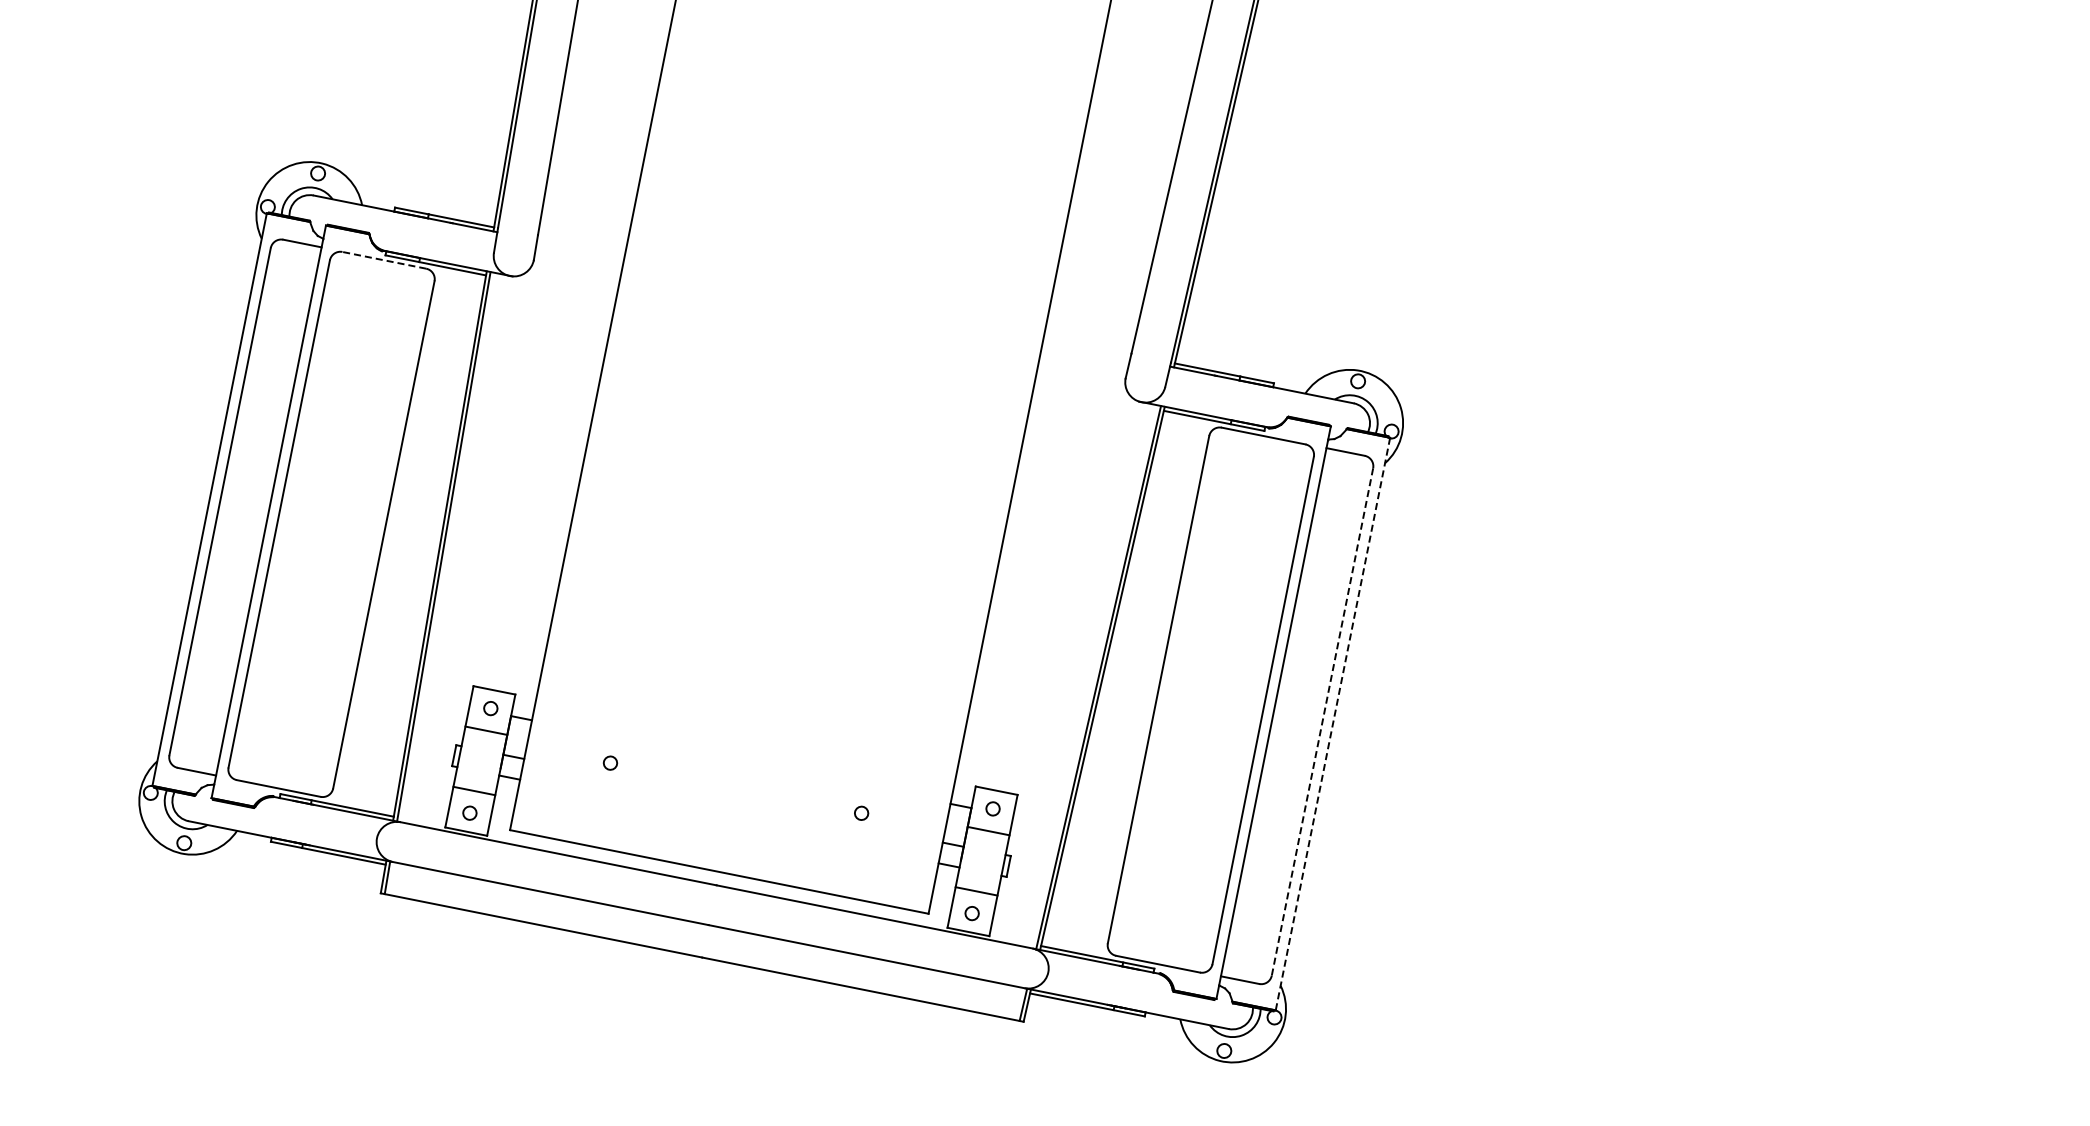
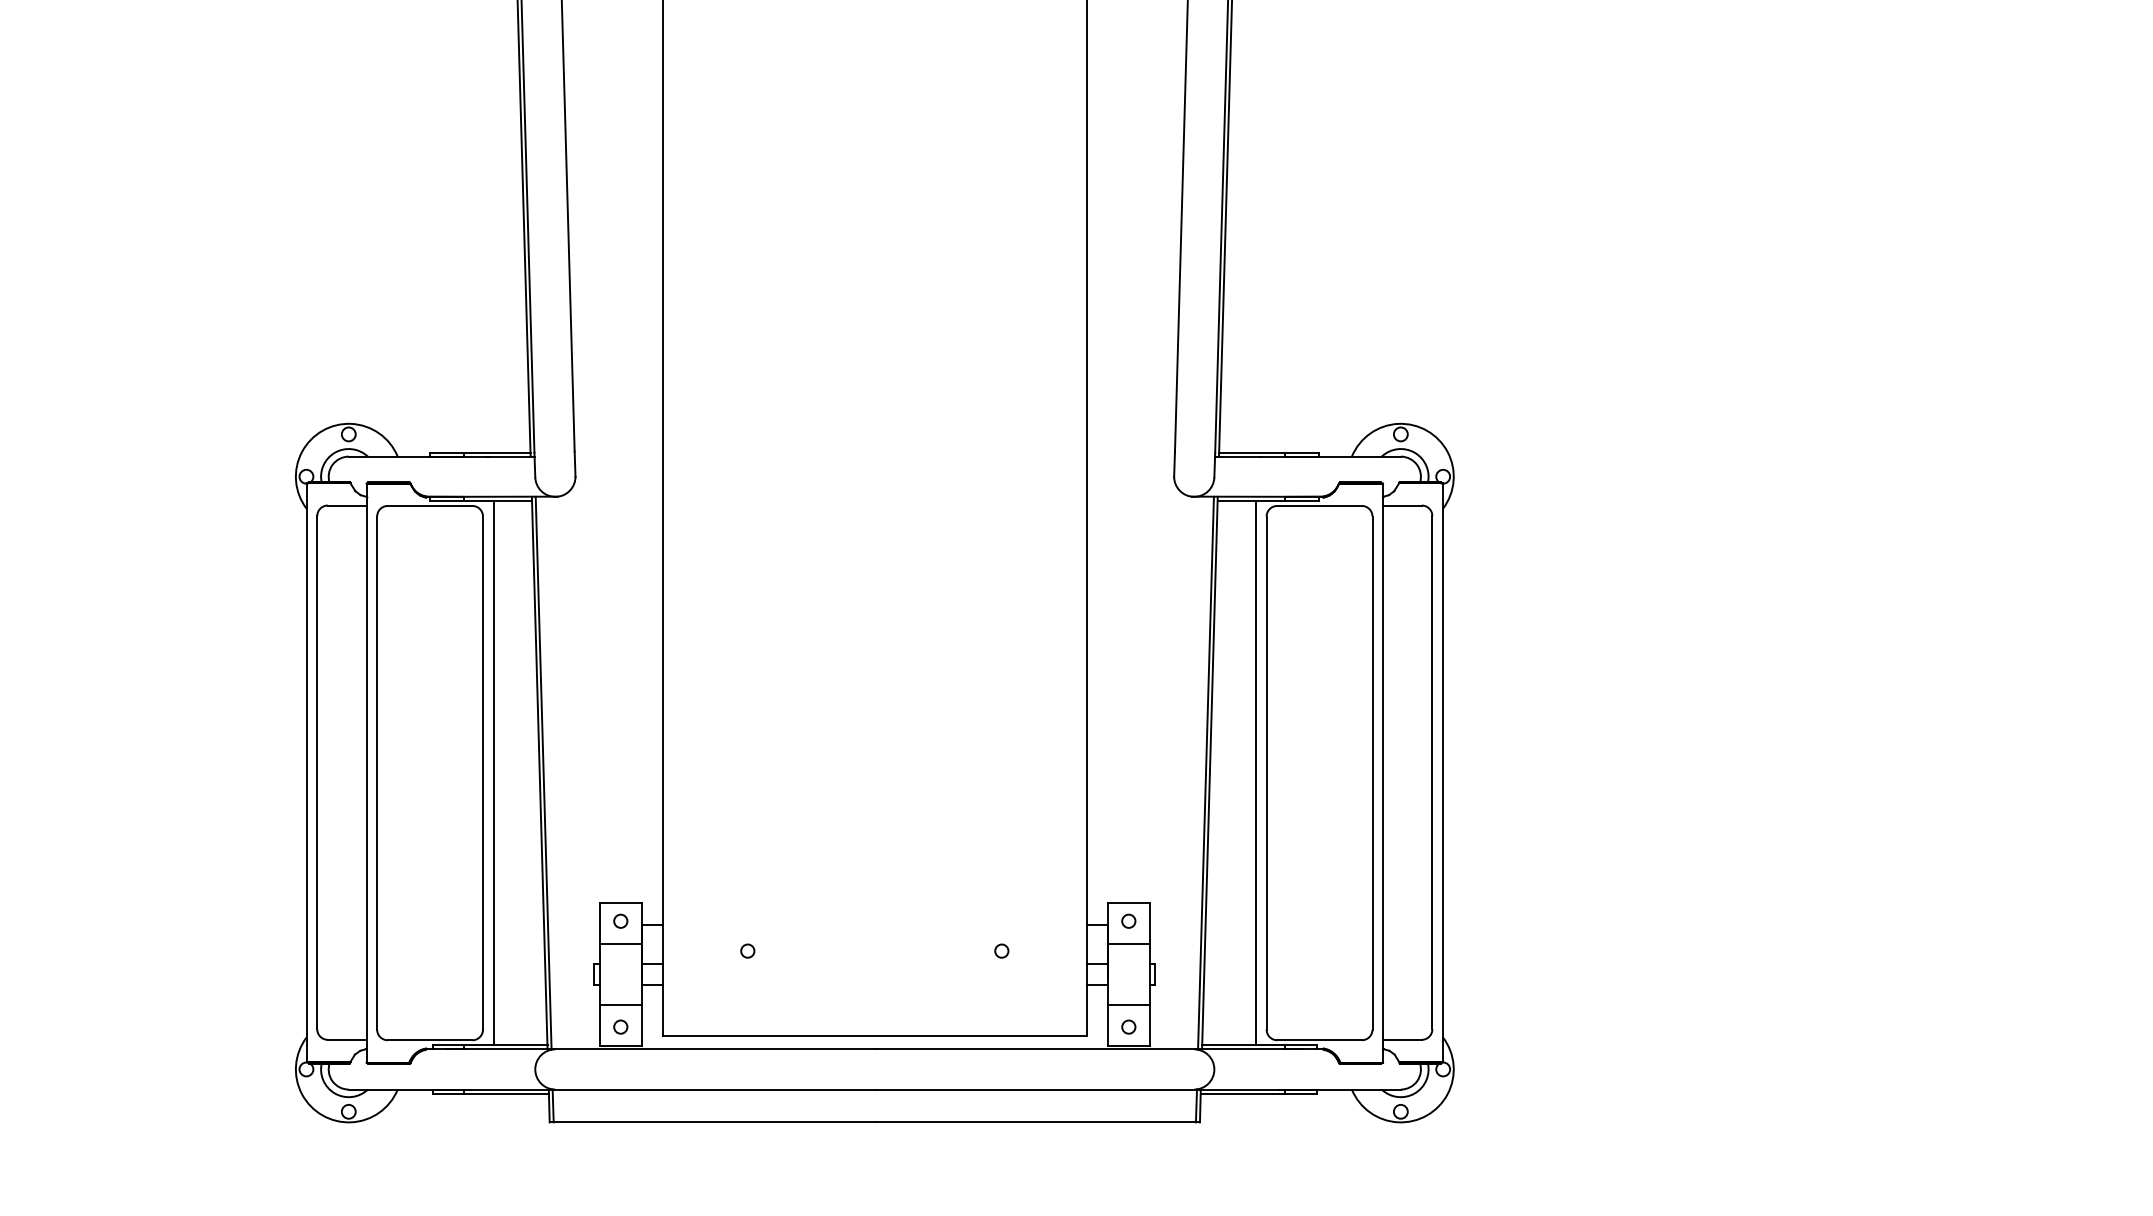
line: (383, 259) -> (429, 505), dashed -> solid
line: (394, 536) -> (493, 772), added
line: (1148, 687) -> (1256, 772), added
line: (1322, 721) -> (1432, 772), dashed -> solid
line: (1332, 723) -> (1442, 772), dashed -> solid

